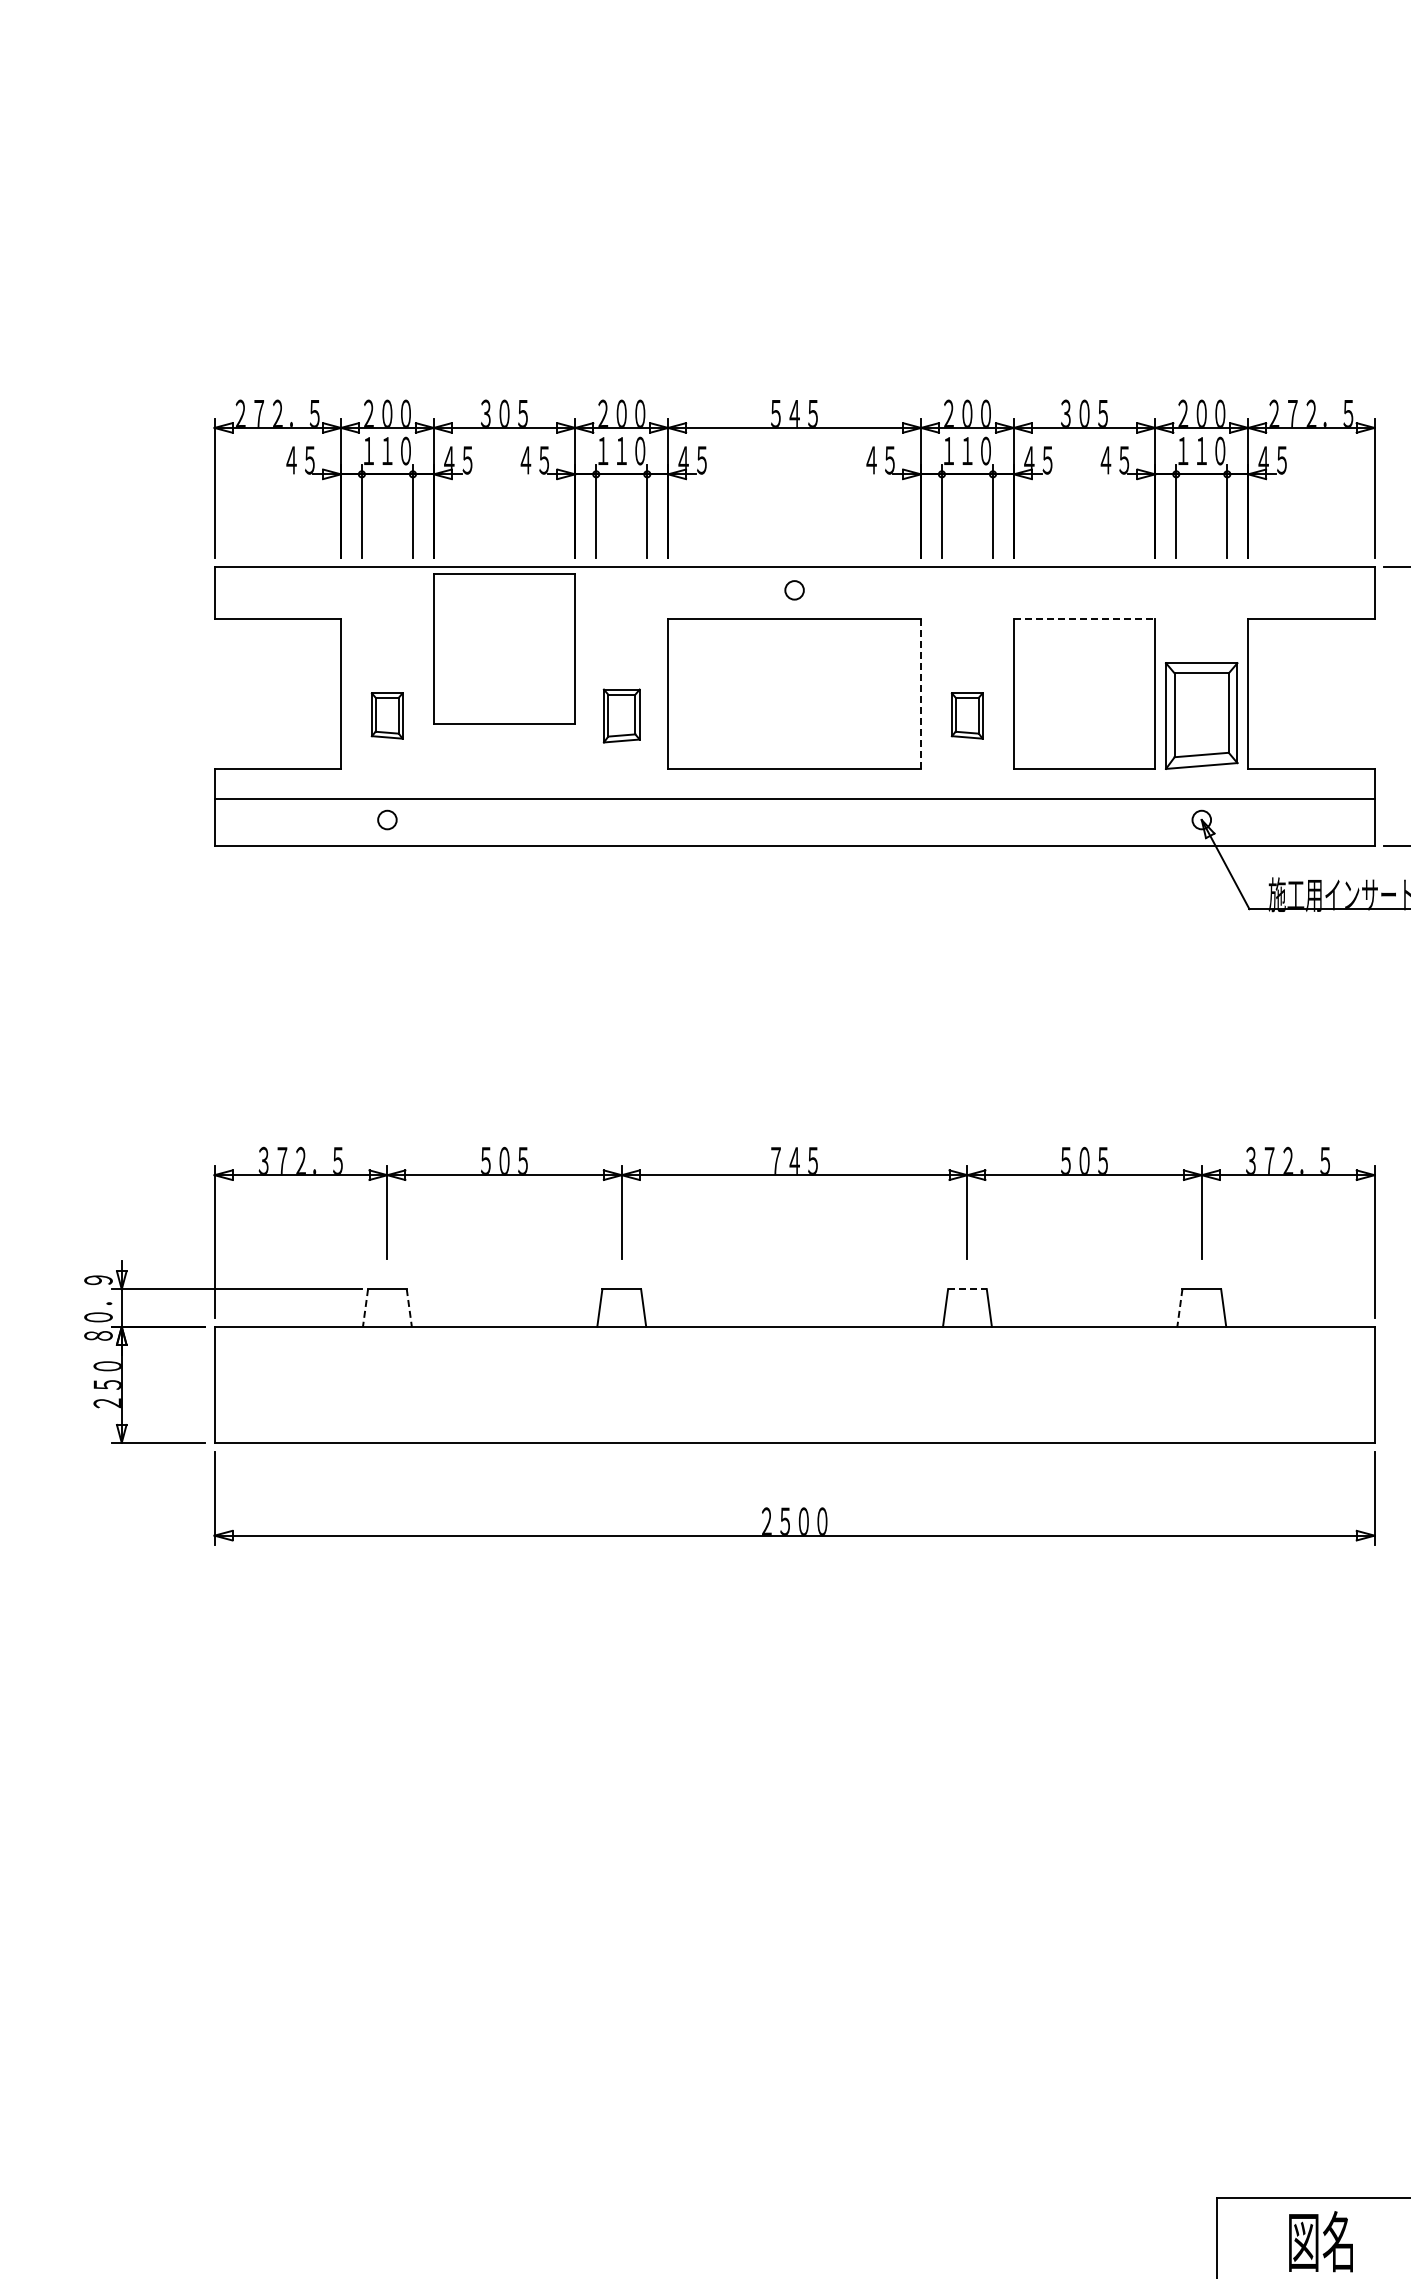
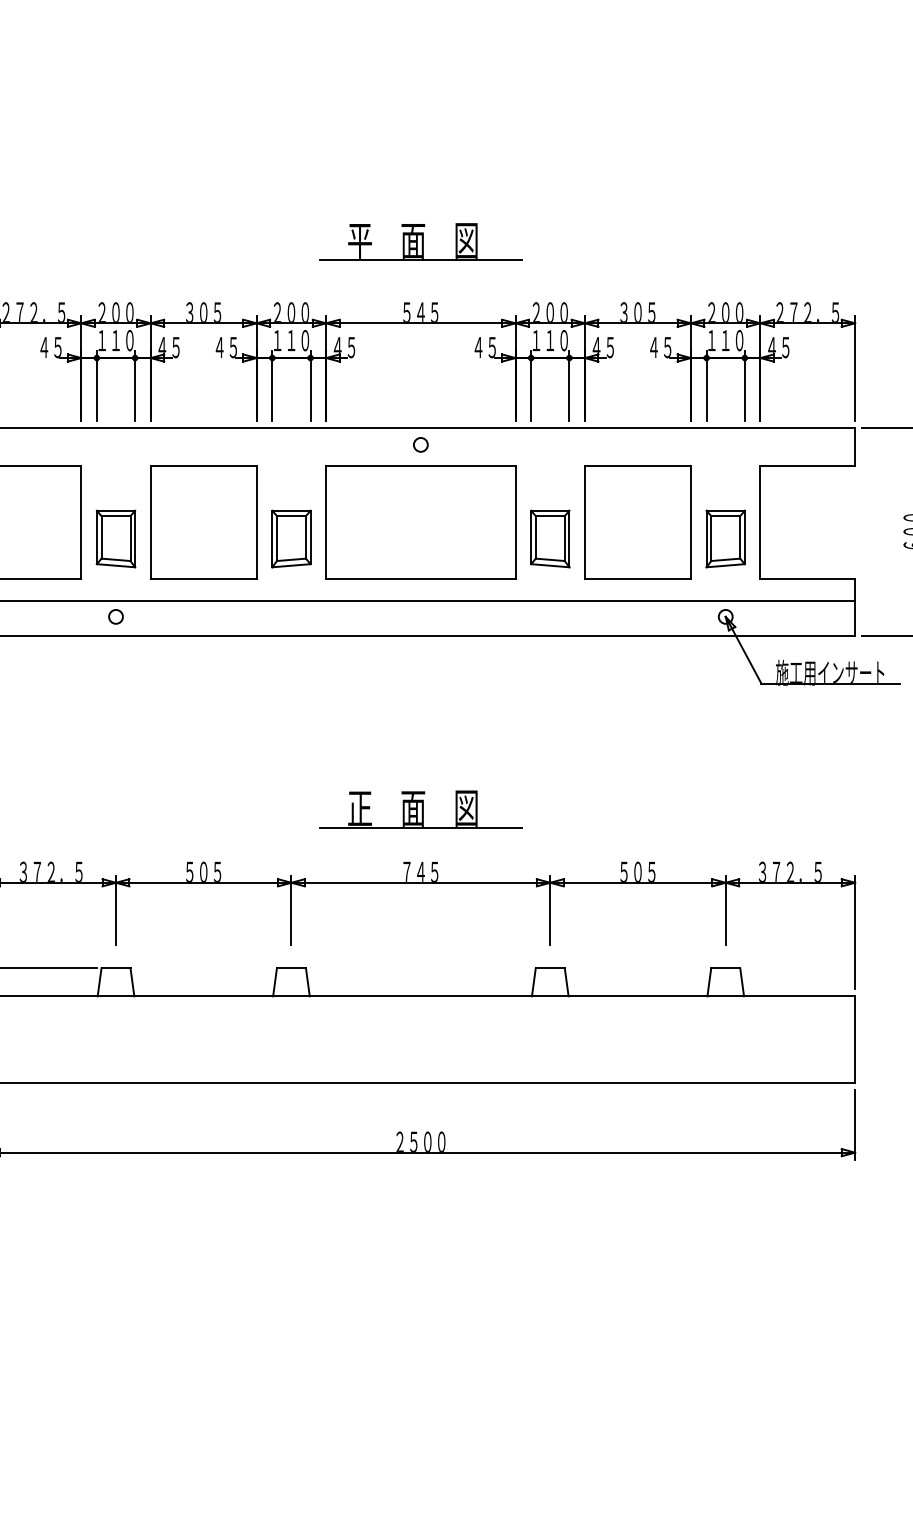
part: (794, 319) -> (420, 242), added
line: (1084, 618) -> (637, 465), dashed -> solid
part: (504, 648) -> (203, 522), moved
line: (921, 694) -> (515, 522), dashed -> solid
part: (386, 715) -> (115, 538), size x1.67
part: (621, 715) -> (291, 538), size x1.43
part: (966, 715) -> (549, 538), size x1.67
part: (1201, 715) -> (725, 538), size x0.71
part: (794, 1077) -> (420, 809), added
line: (967, 1289) -> (550, 968), dashed -> solid
line: (365, 1308) -> (99, 982), dashed -> solid
line: (409, 1308) -> (132, 982), dashed -> solid
line: (1179, 1308) -> (709, 982), dashed -> solid

